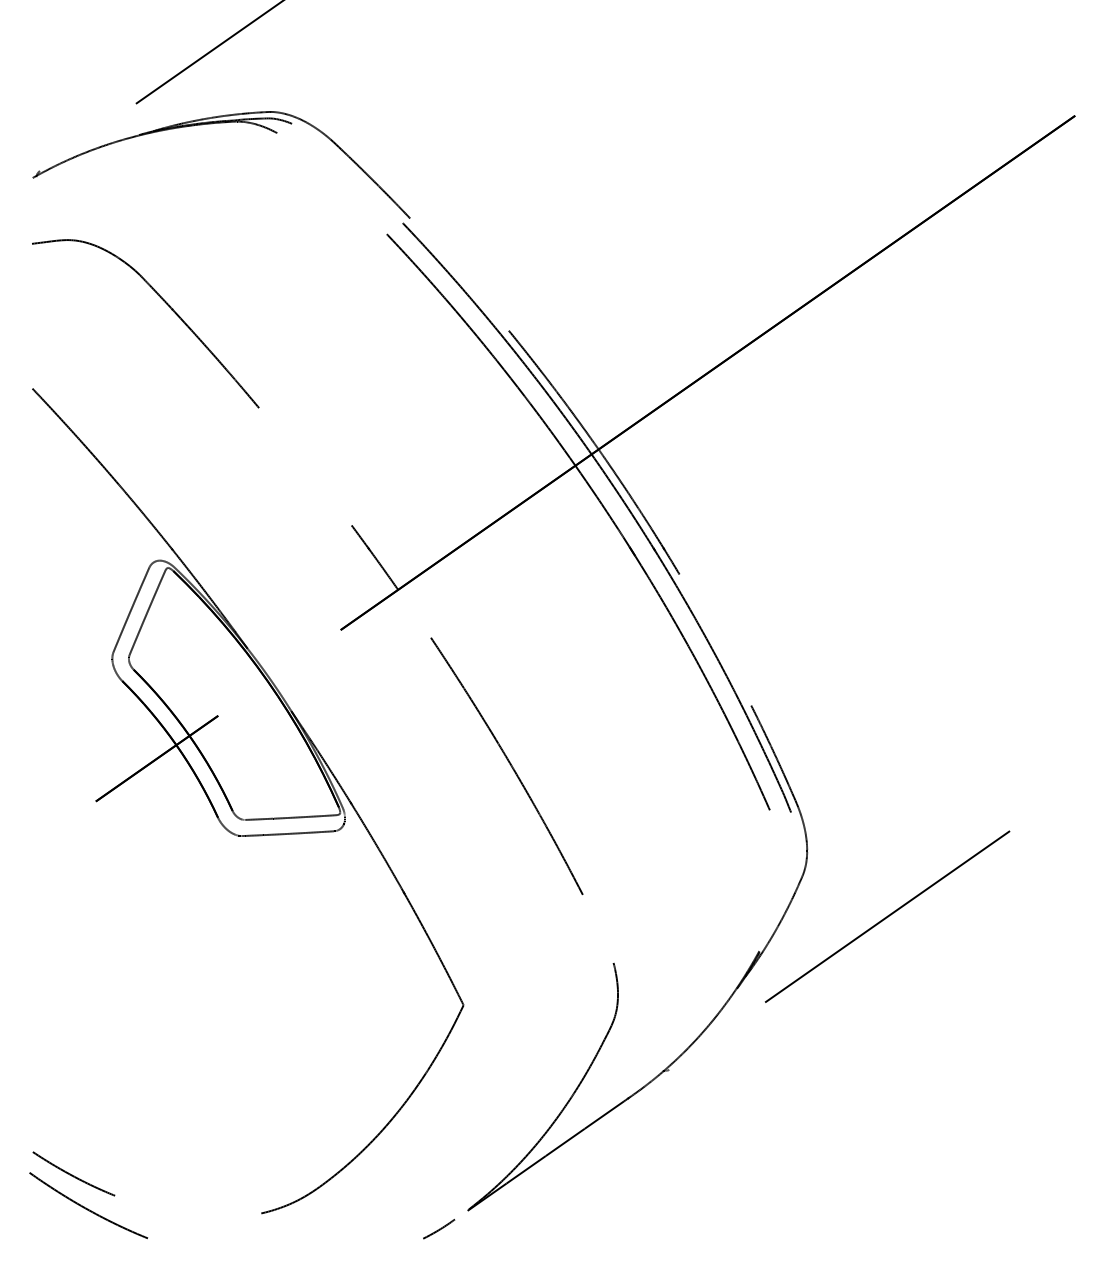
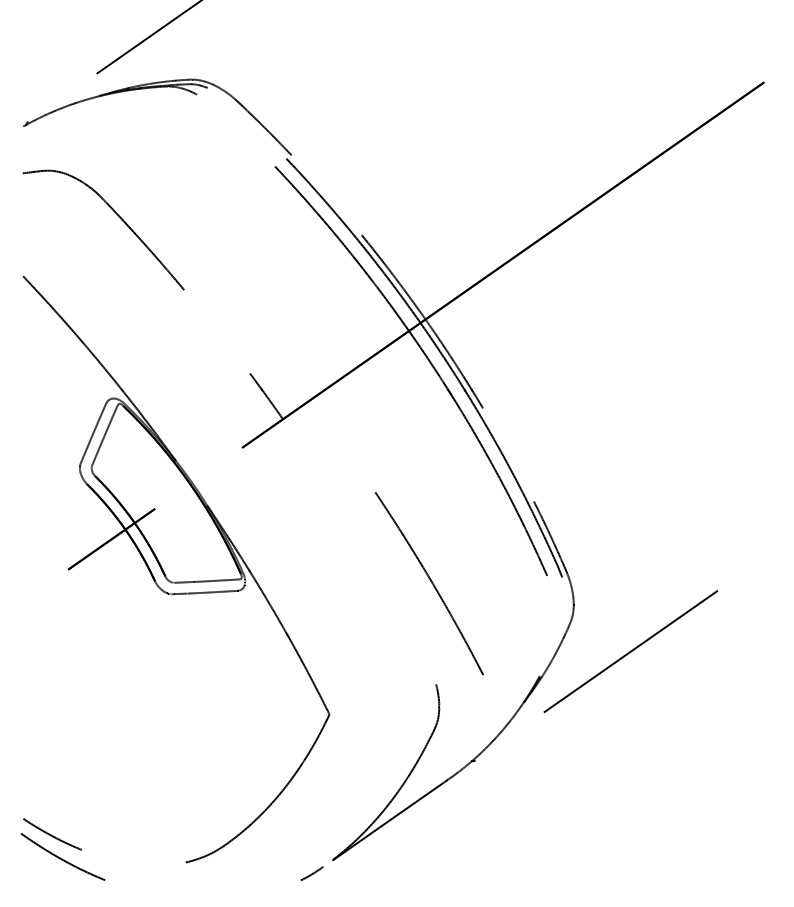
curve: (508, 763) -> (430, 581), moved

